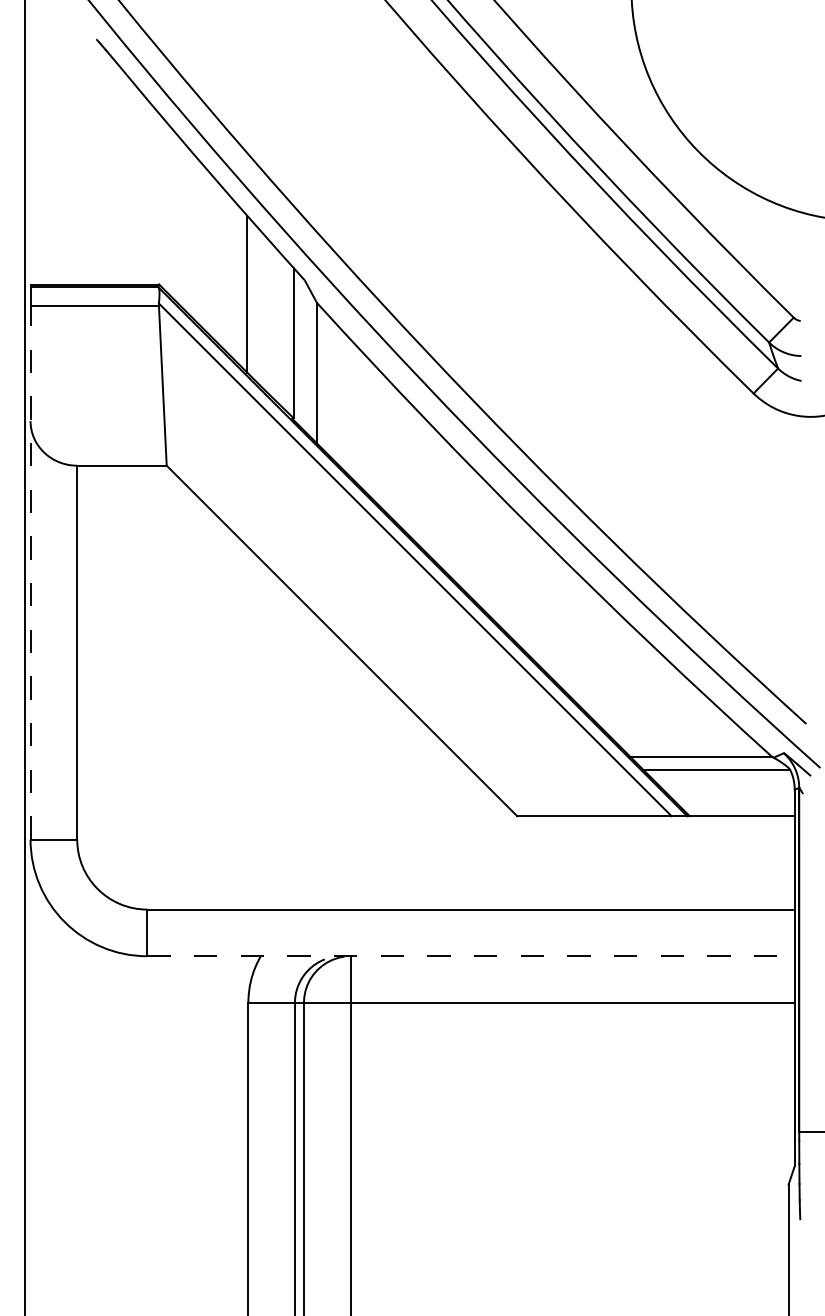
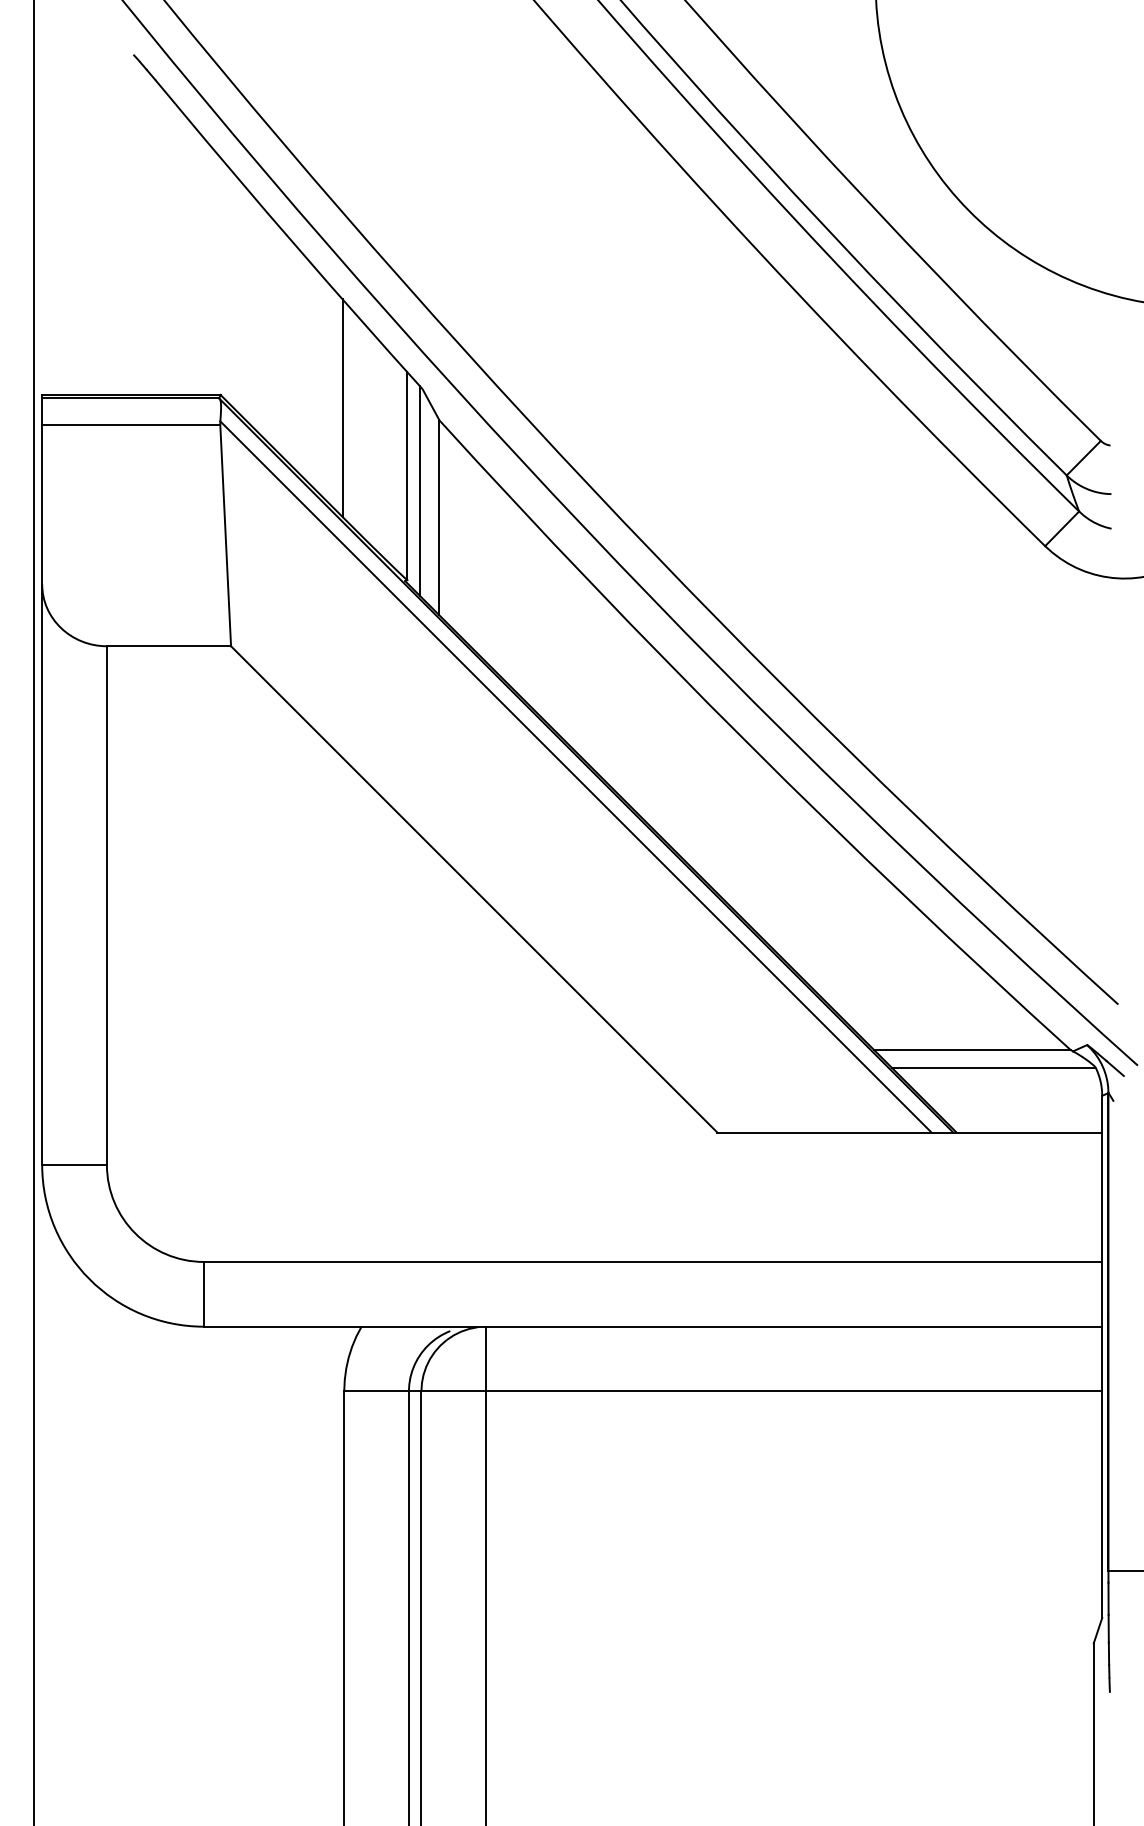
line: (302, 353) -> (419, 490), added
line: (30, 573) -> (42, 795), dashed -> solid
line: (471, 956) -> (653, 1326), dashed -> solid

